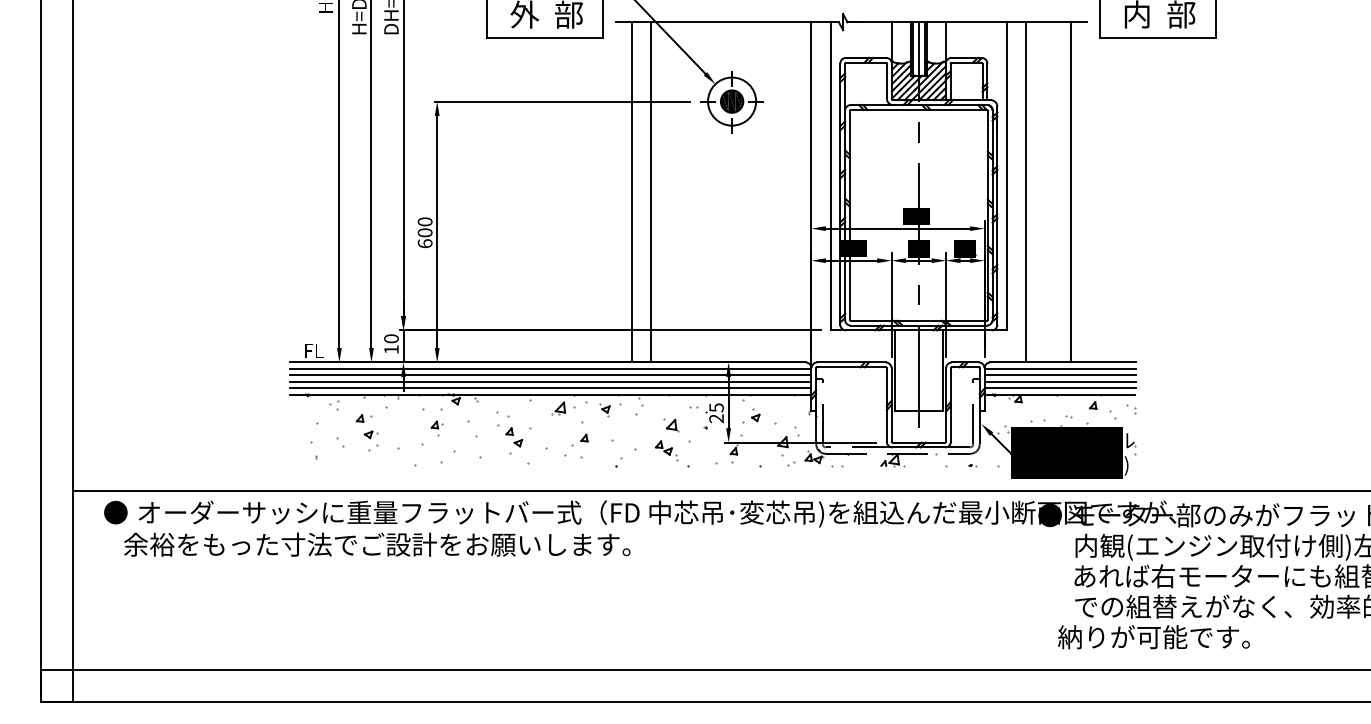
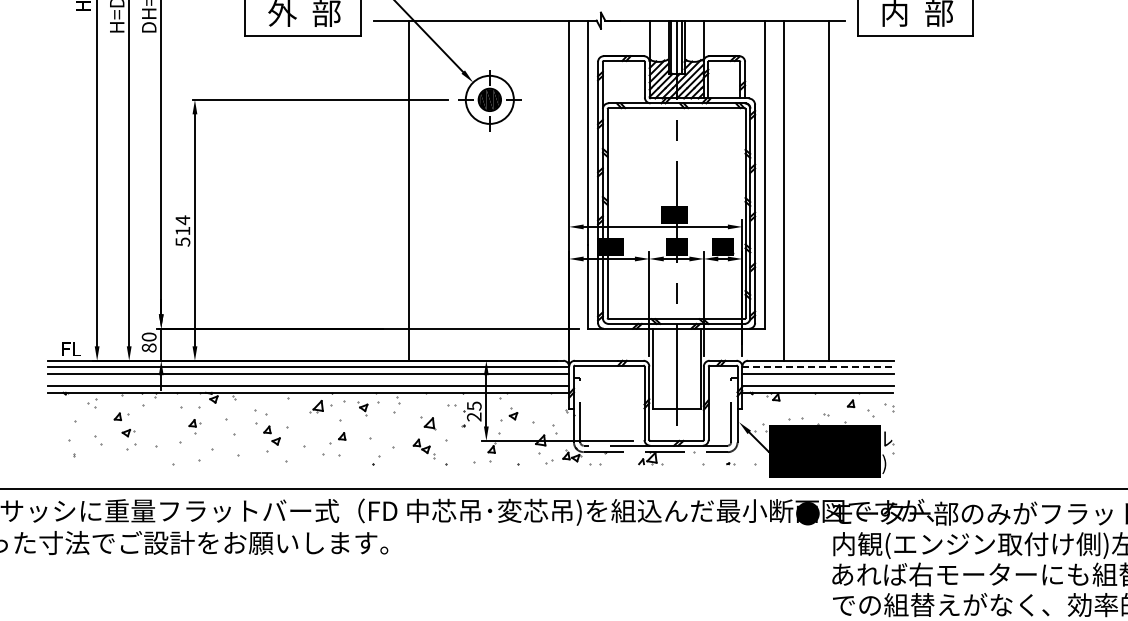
line: (631, 192) -> (389, 190), removed
text: (424, 232) -> (182, 230), 600 -> 514
text: (391, 349) -> (149, 347), 10 -> 80
line: (1060, 368) -> (818, 366), solid -> dashed
line: (550, 381) -> (308, 379), removed
line: (1059, 381) -> (817, 379), removed

